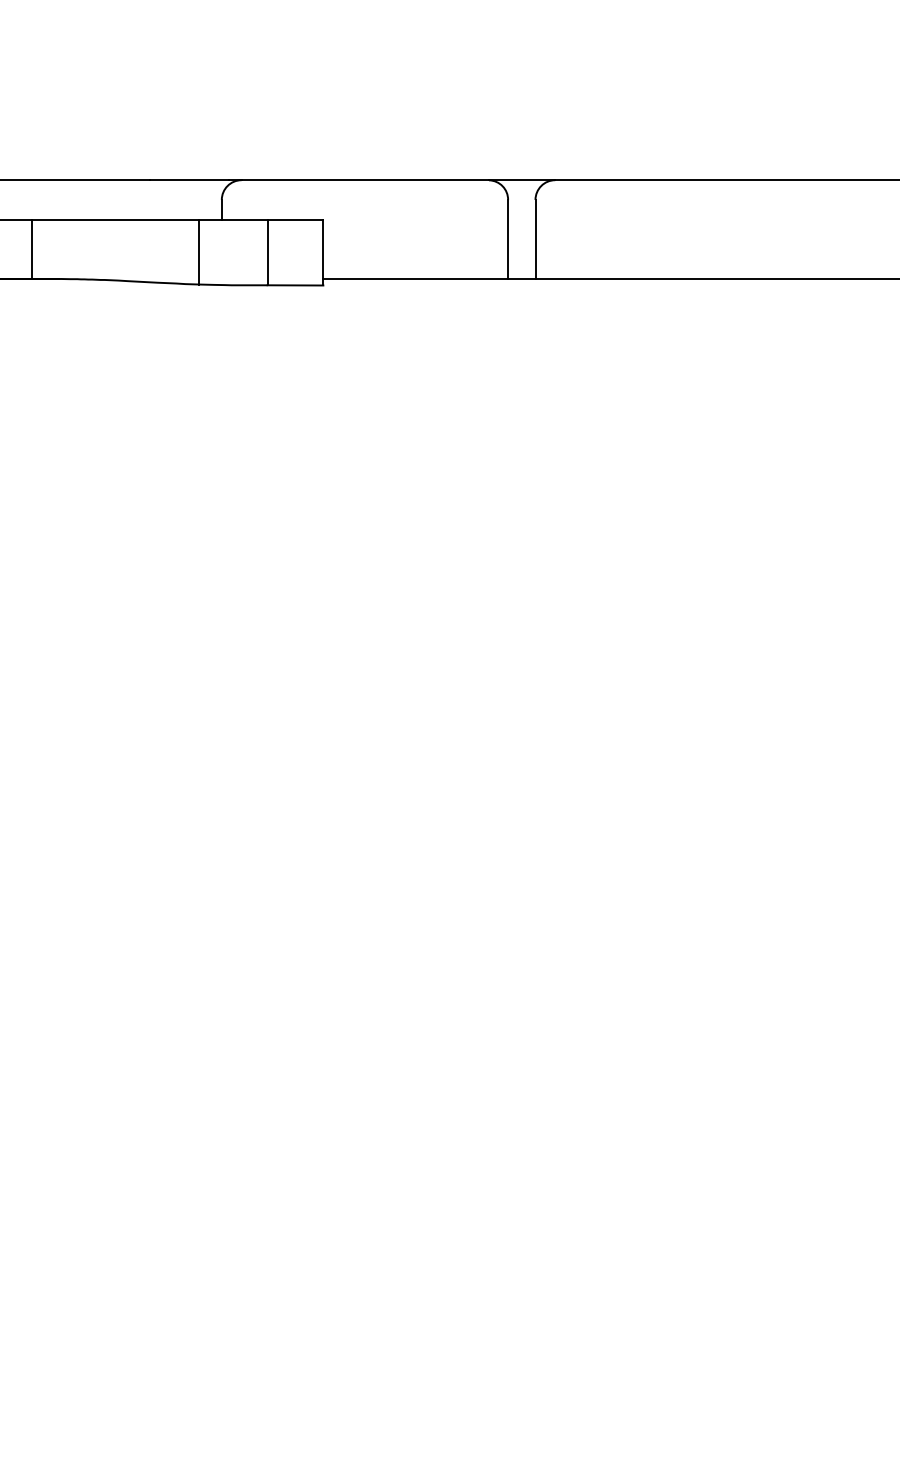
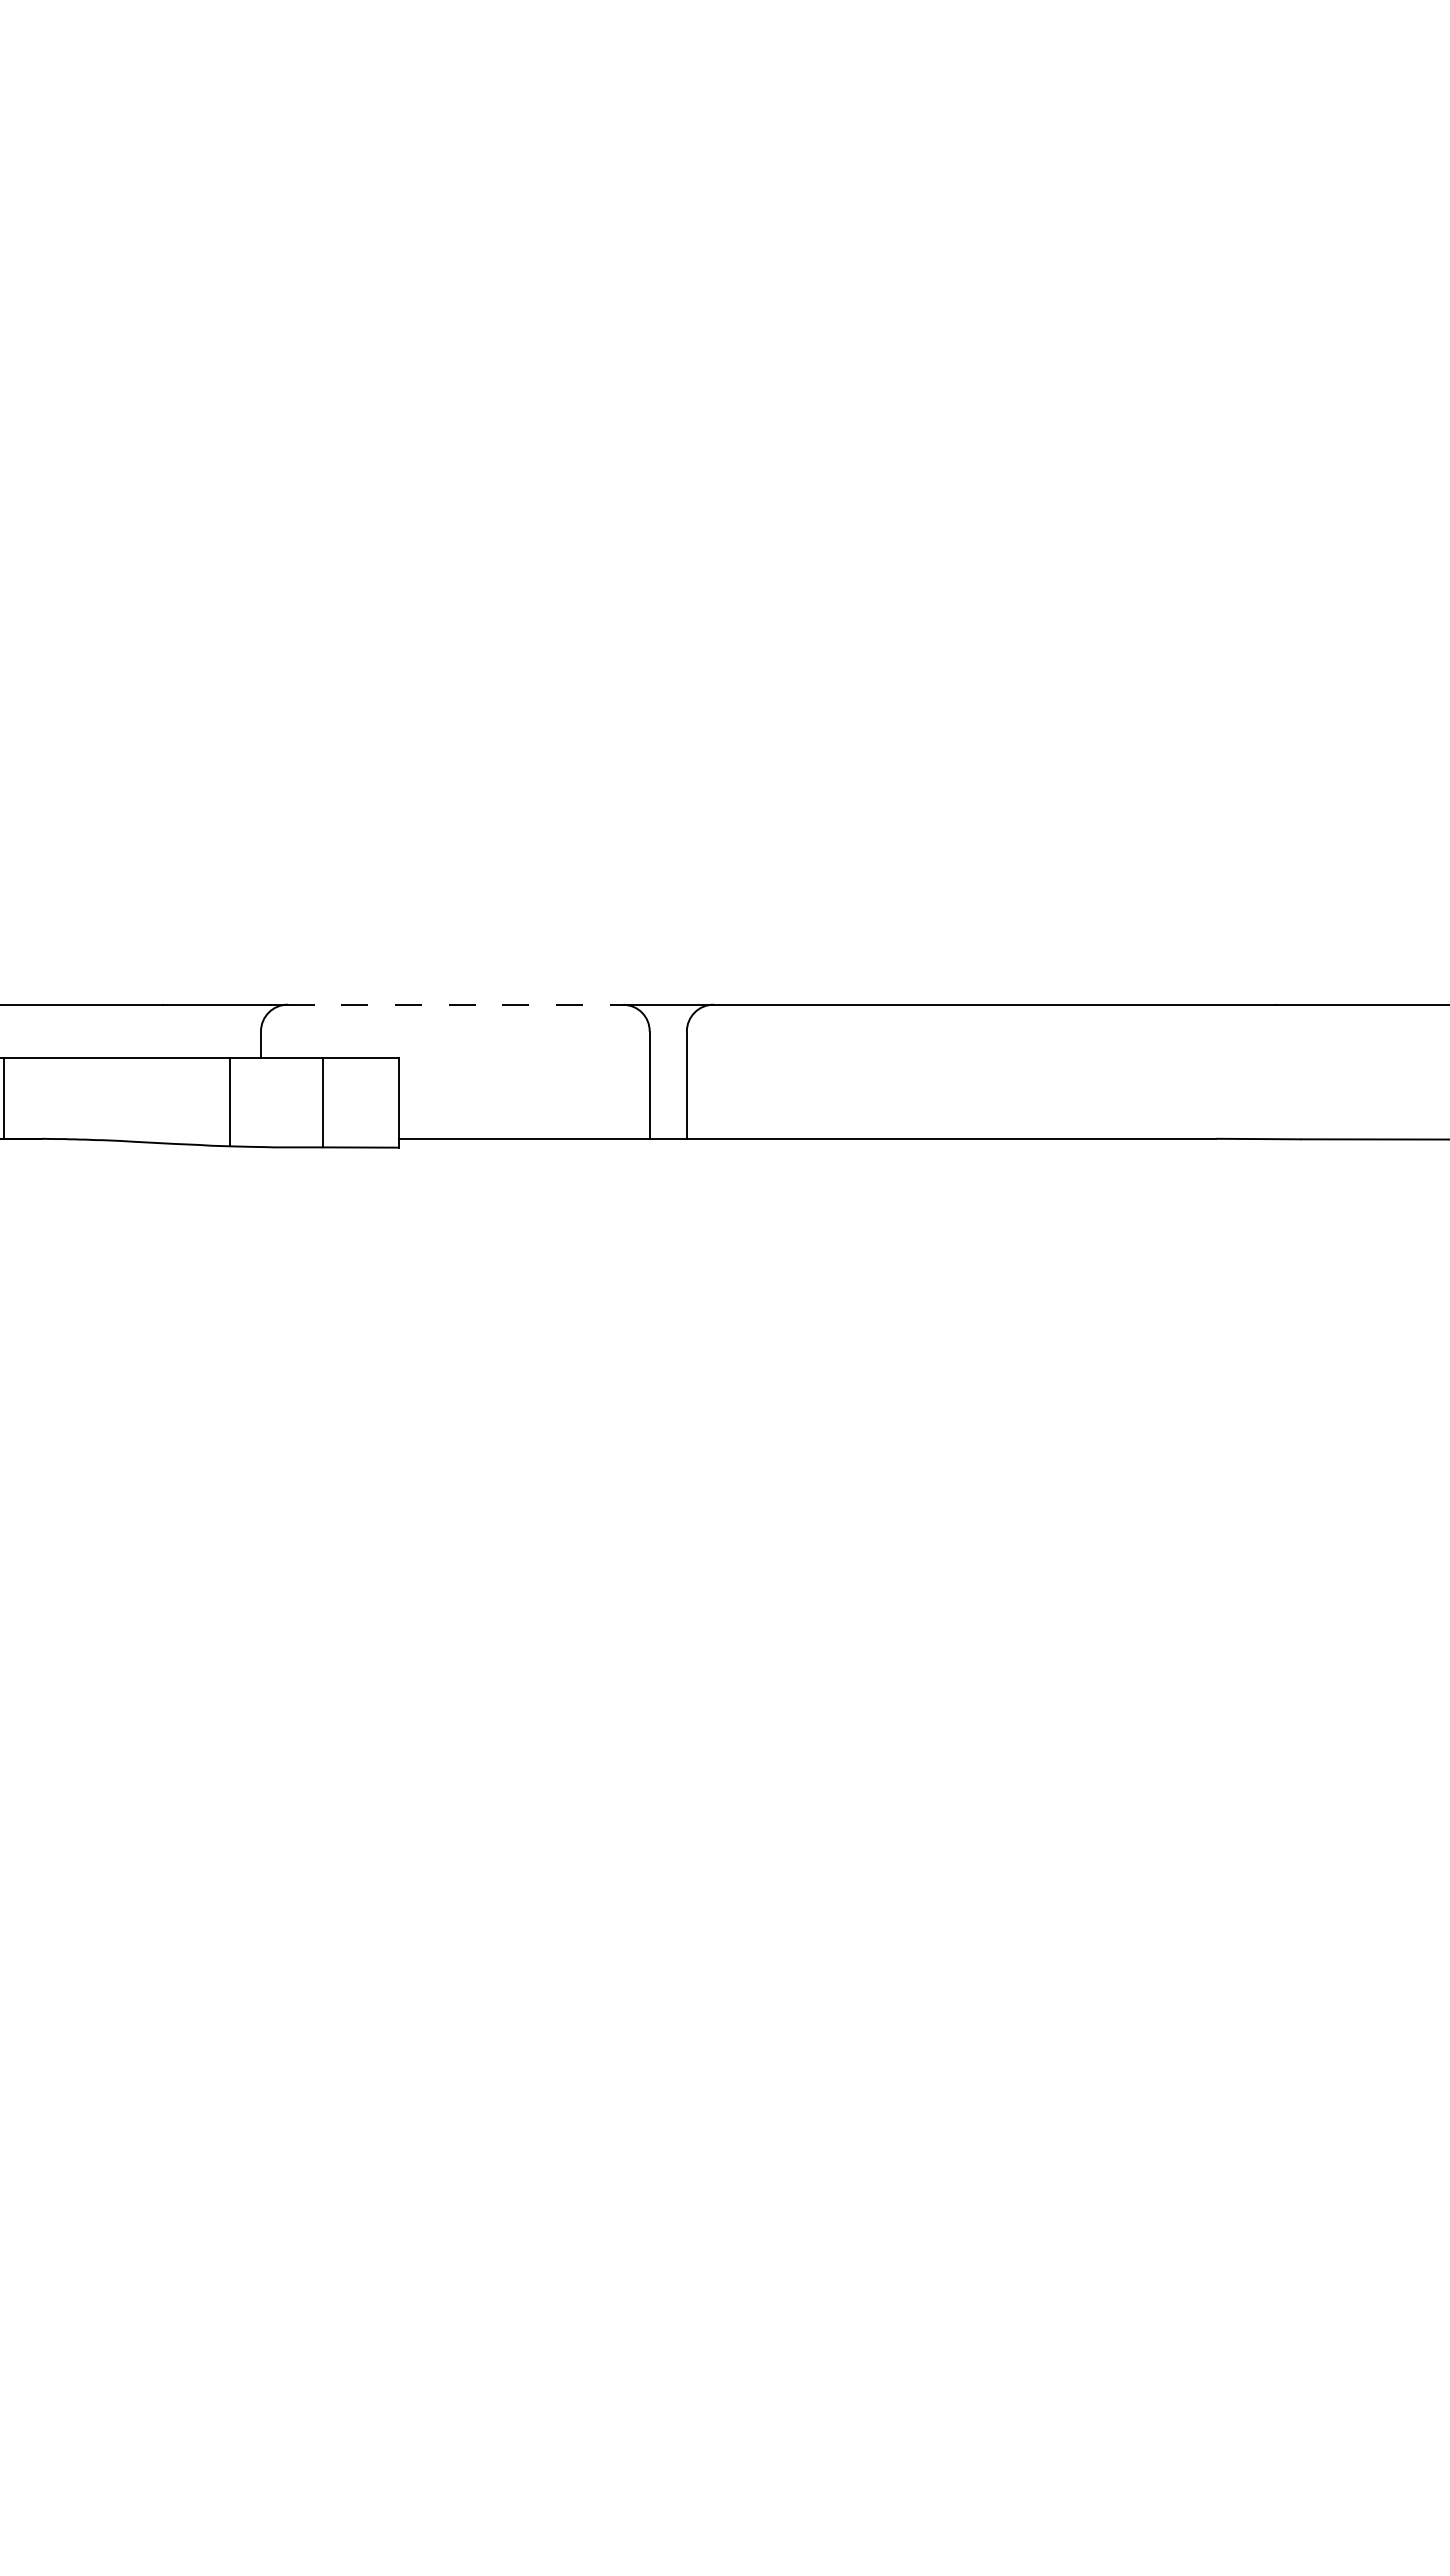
line: (365, 180) -> (455, 1004), solid -> dashed

